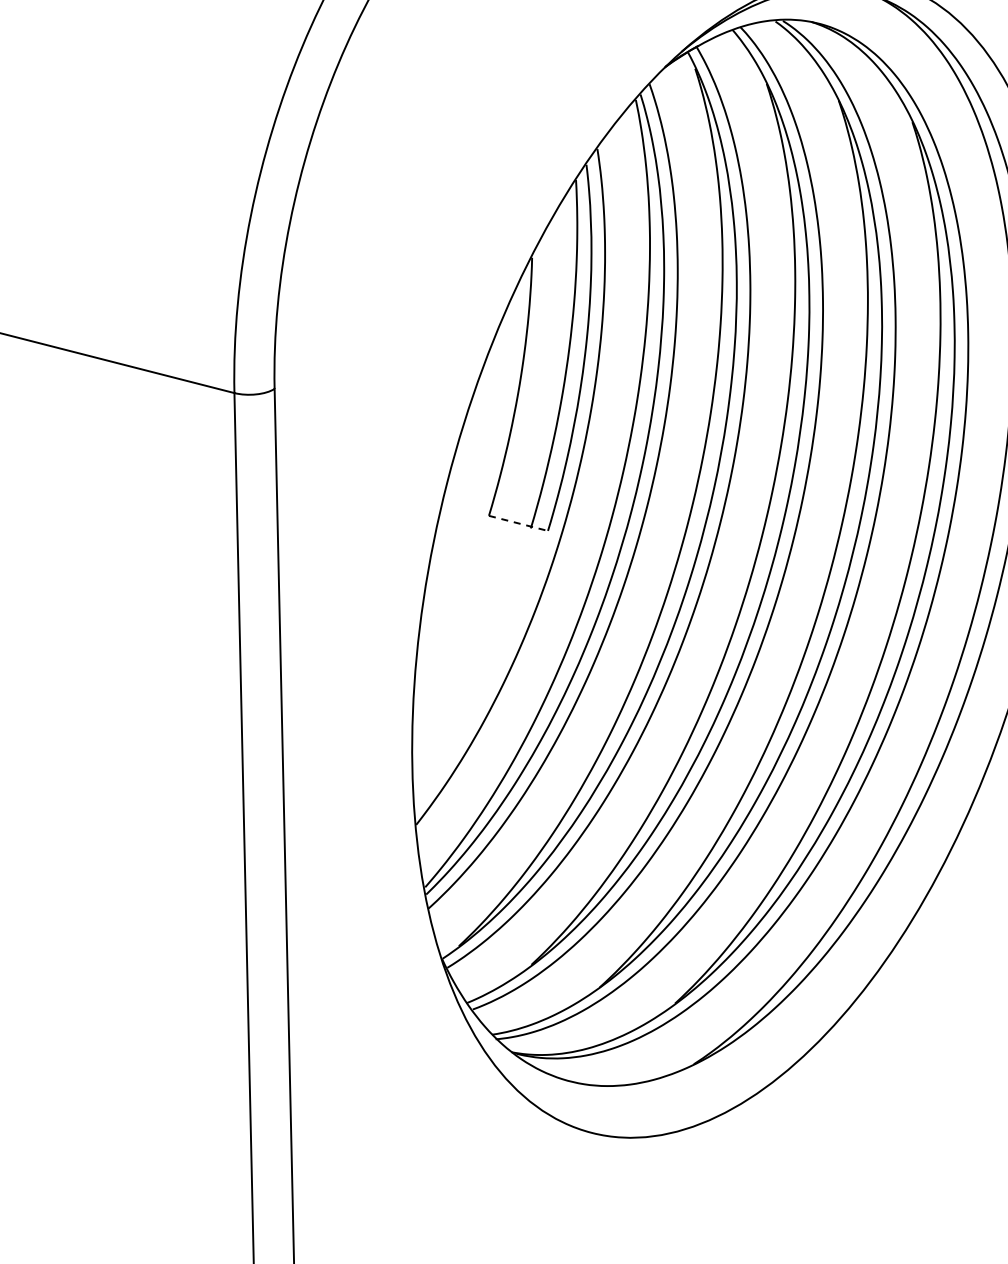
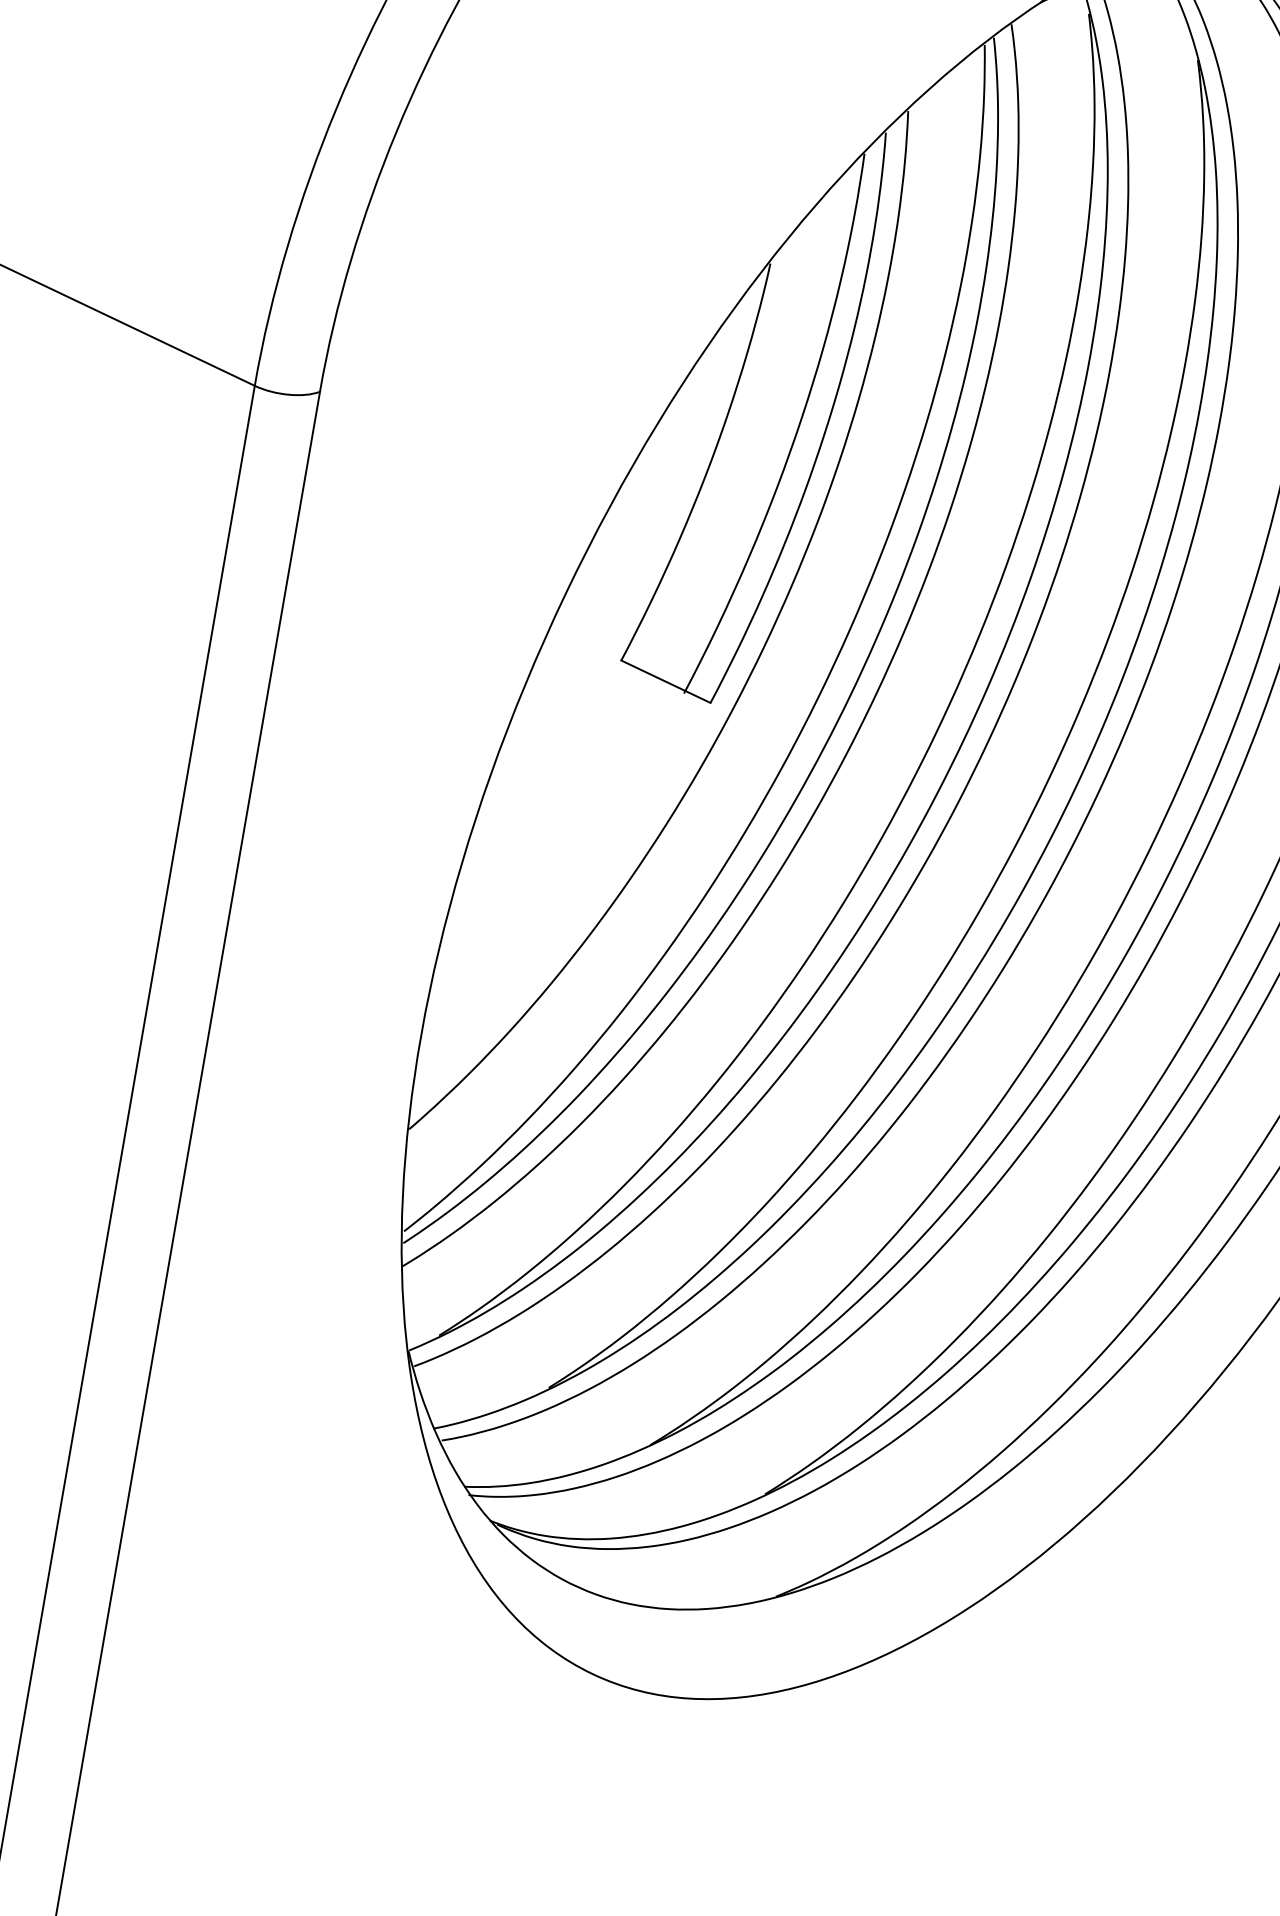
line: (518, 523) -> (665, 681), dashed -> solid

